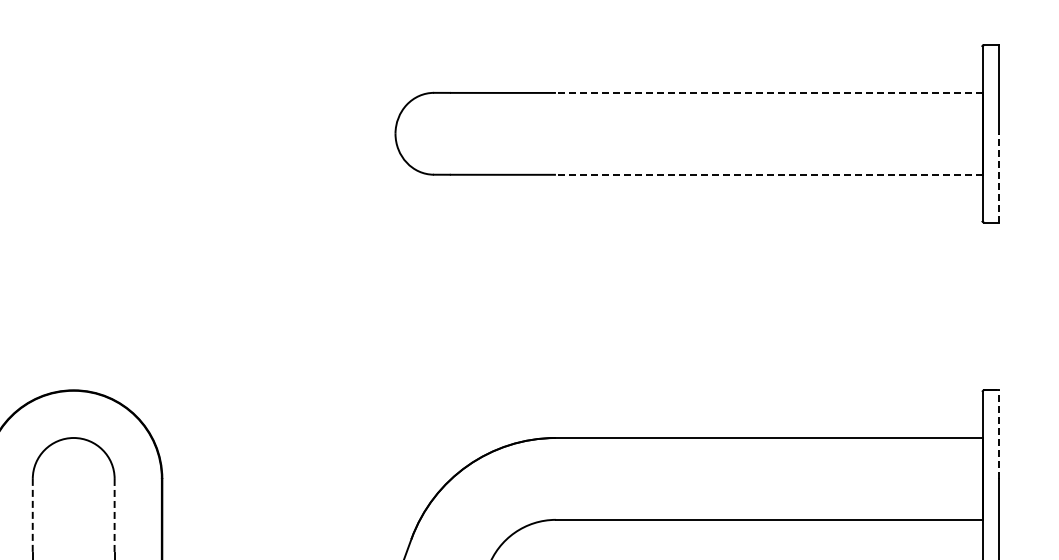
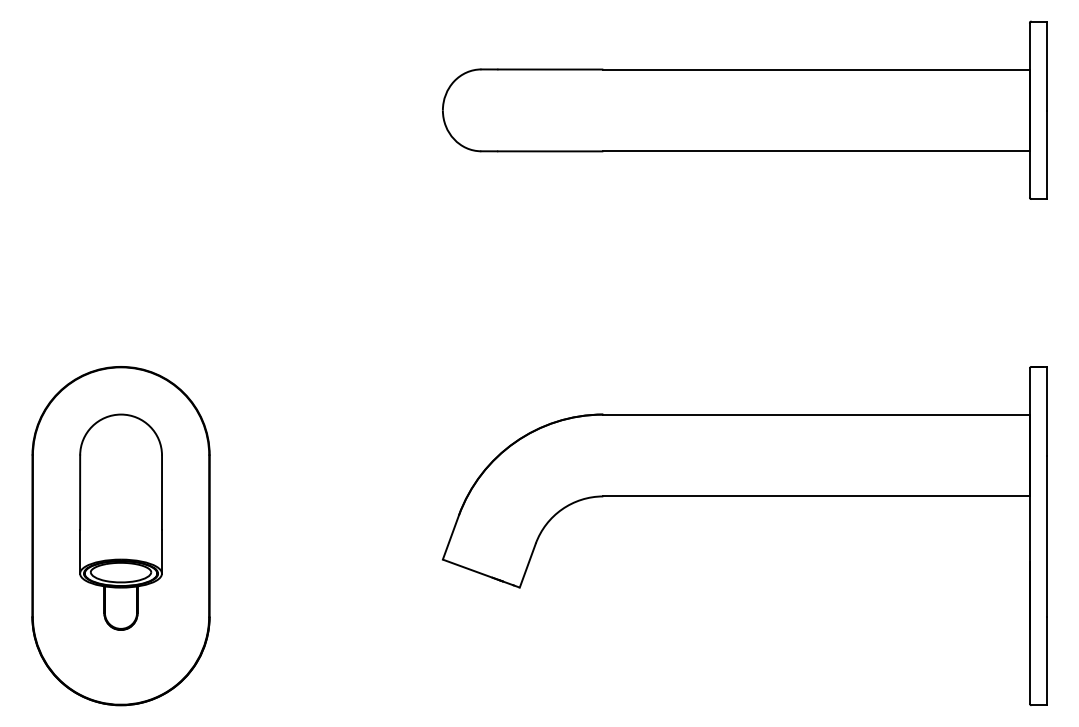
line: (769, 92) -> (816, 69), dashed -> solid
line: (769, 174) -> (816, 151), dashed -> solid
line: (999, 177) -> (1046, 154), dashed -> solid
line: (999, 433) -> (1046, 410), dashed -> solid
line: (33, 516) -> (80, 493), dashed -> solid
line: (115, 516) -> (162, 493), dashed -> solid

